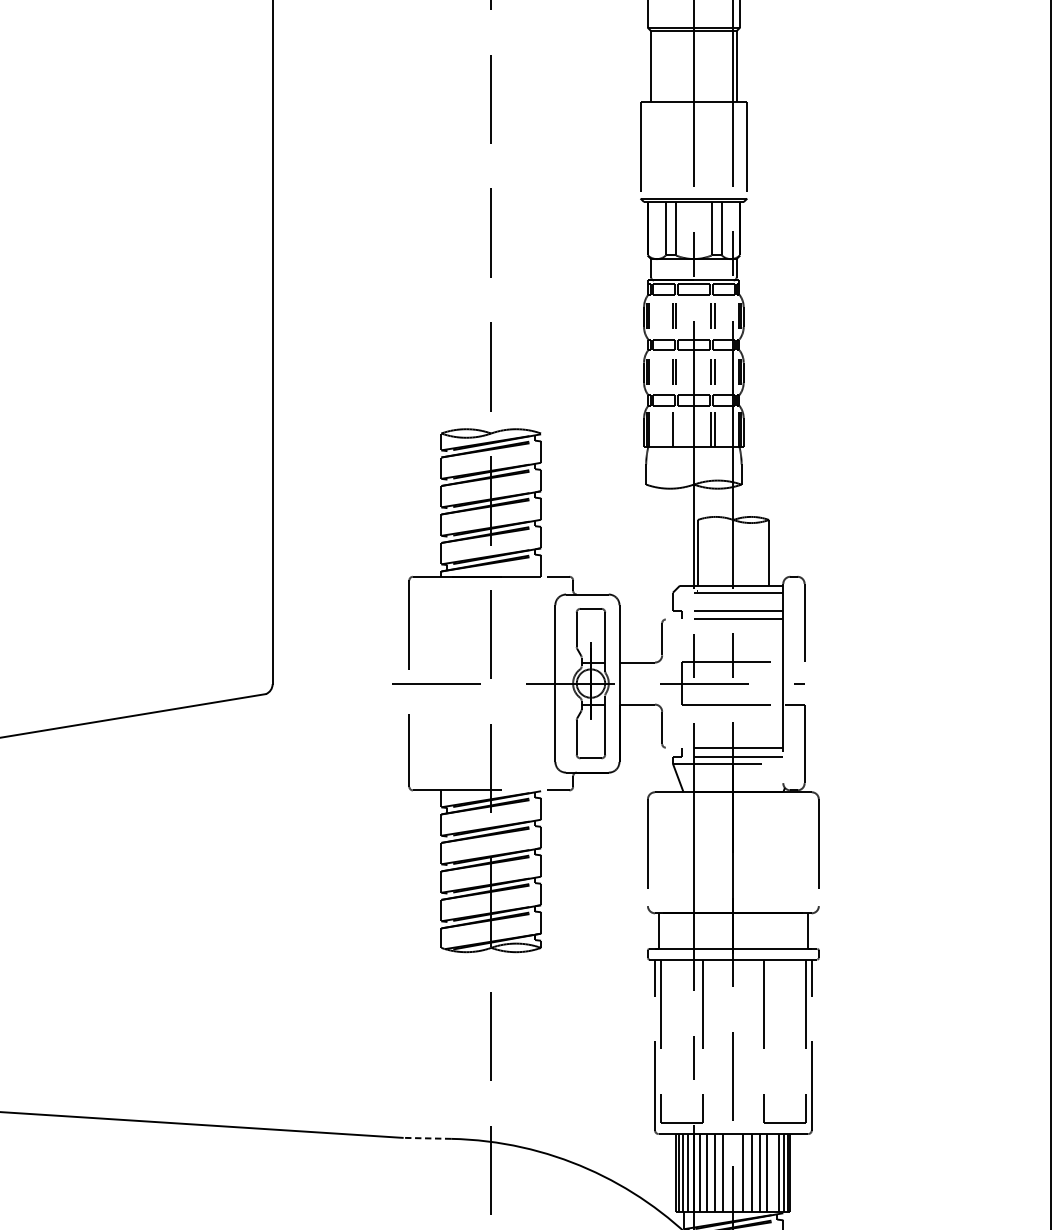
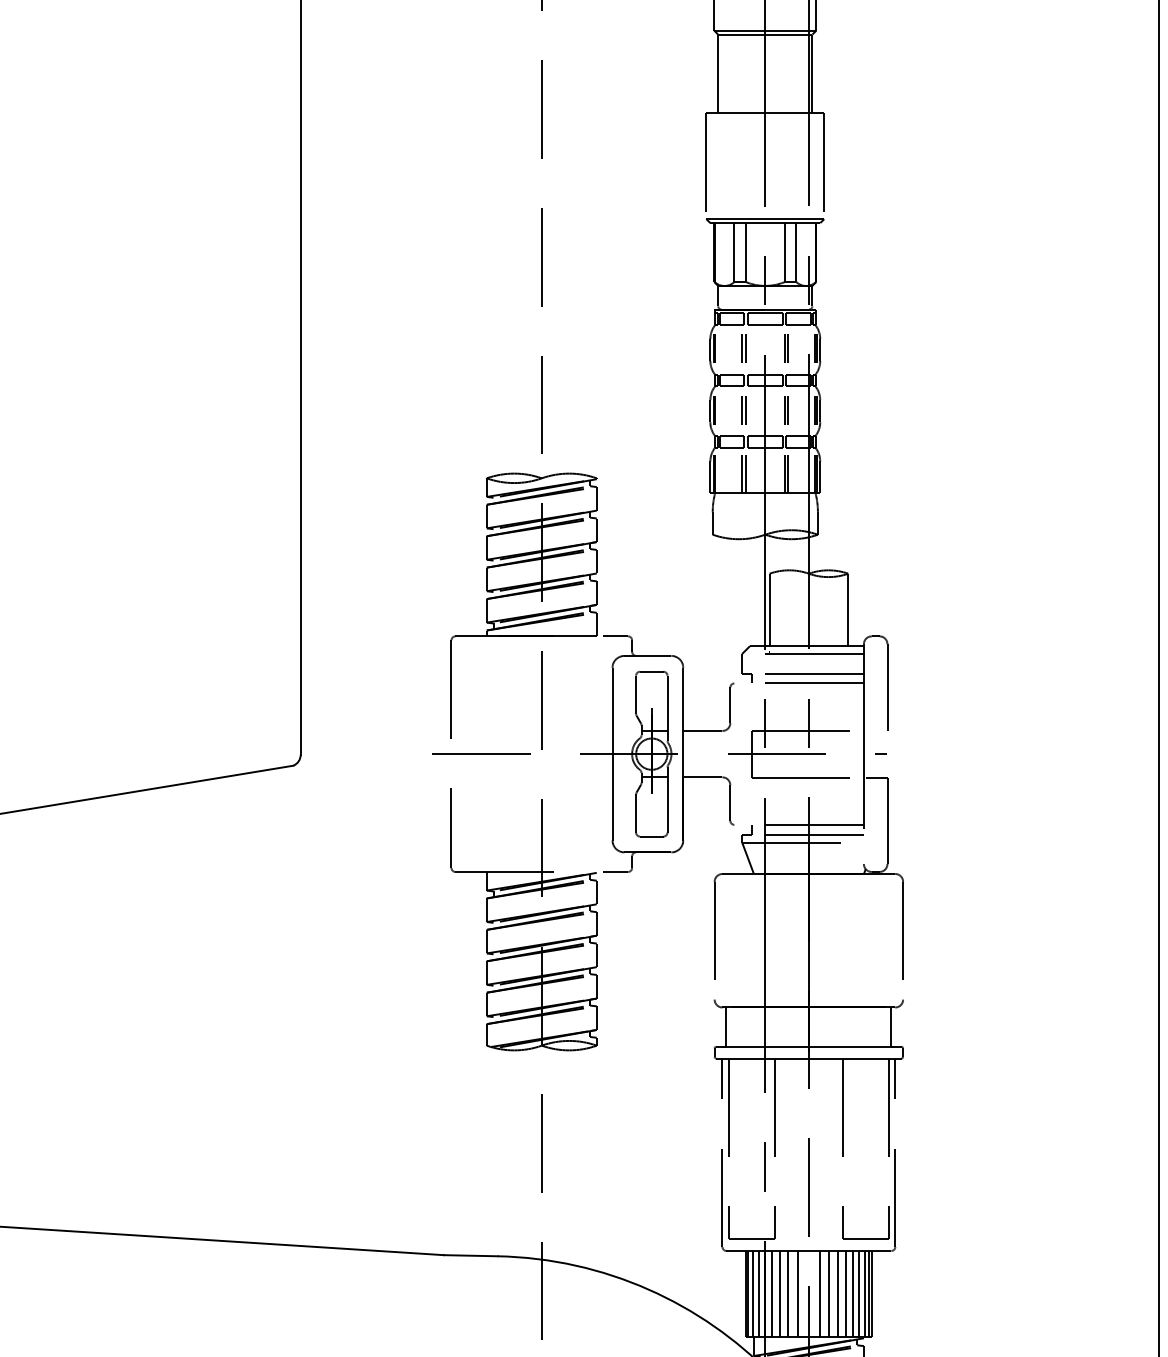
line: (676, 429) -> (746, 473), added
line: (426, 1138) -> (470, 1255), dashed -> solid
line: (772, 1173) -> (852, 1294), added

